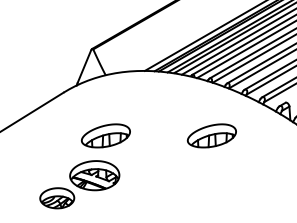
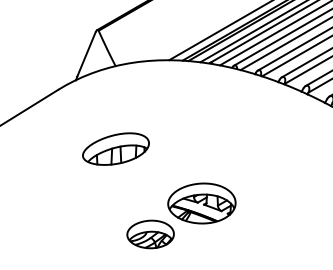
part: (211, 135) -> (260, 148), removed
part: (79, 184) -> (181, 215), moved

